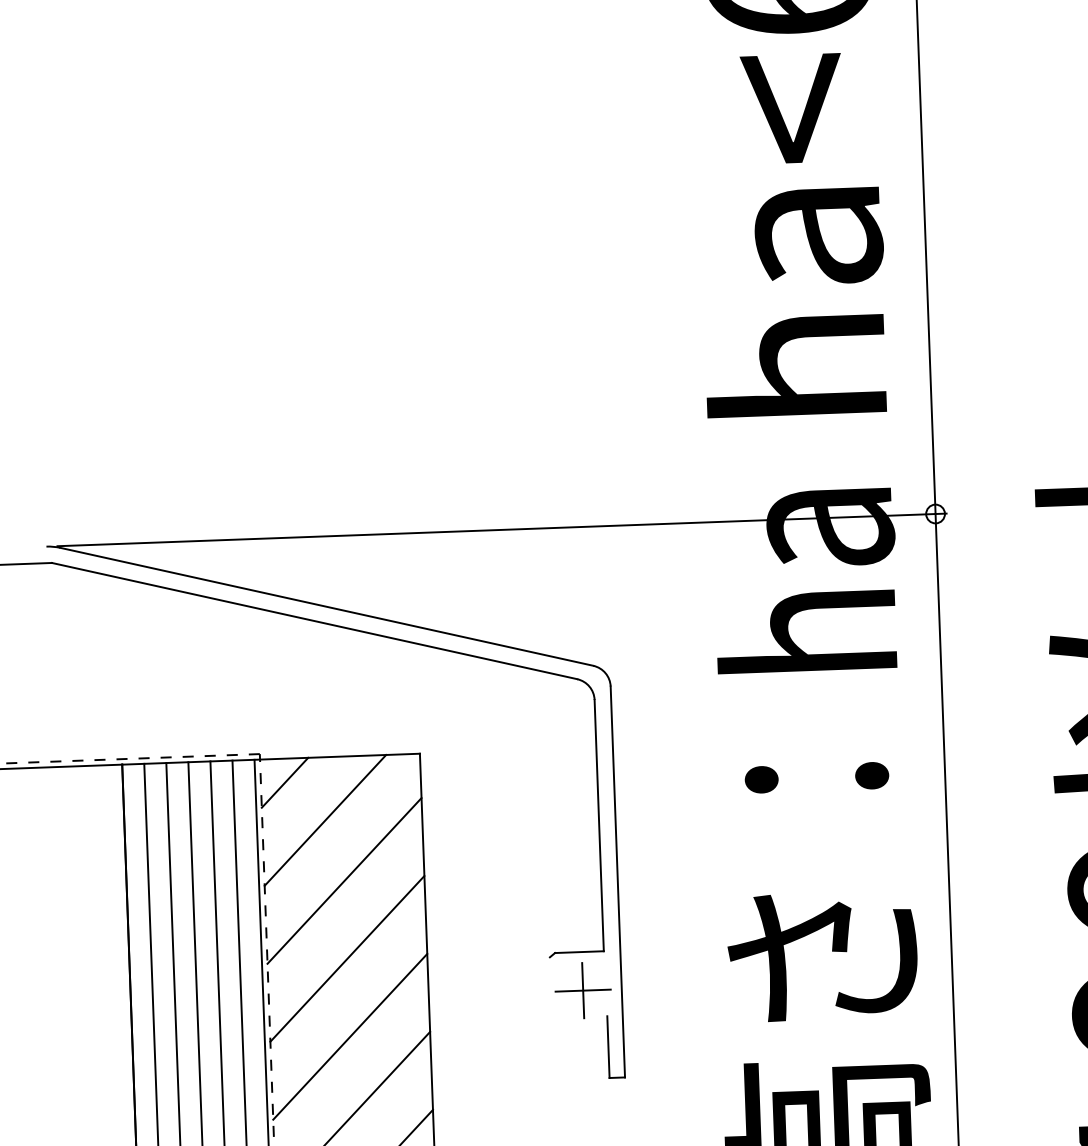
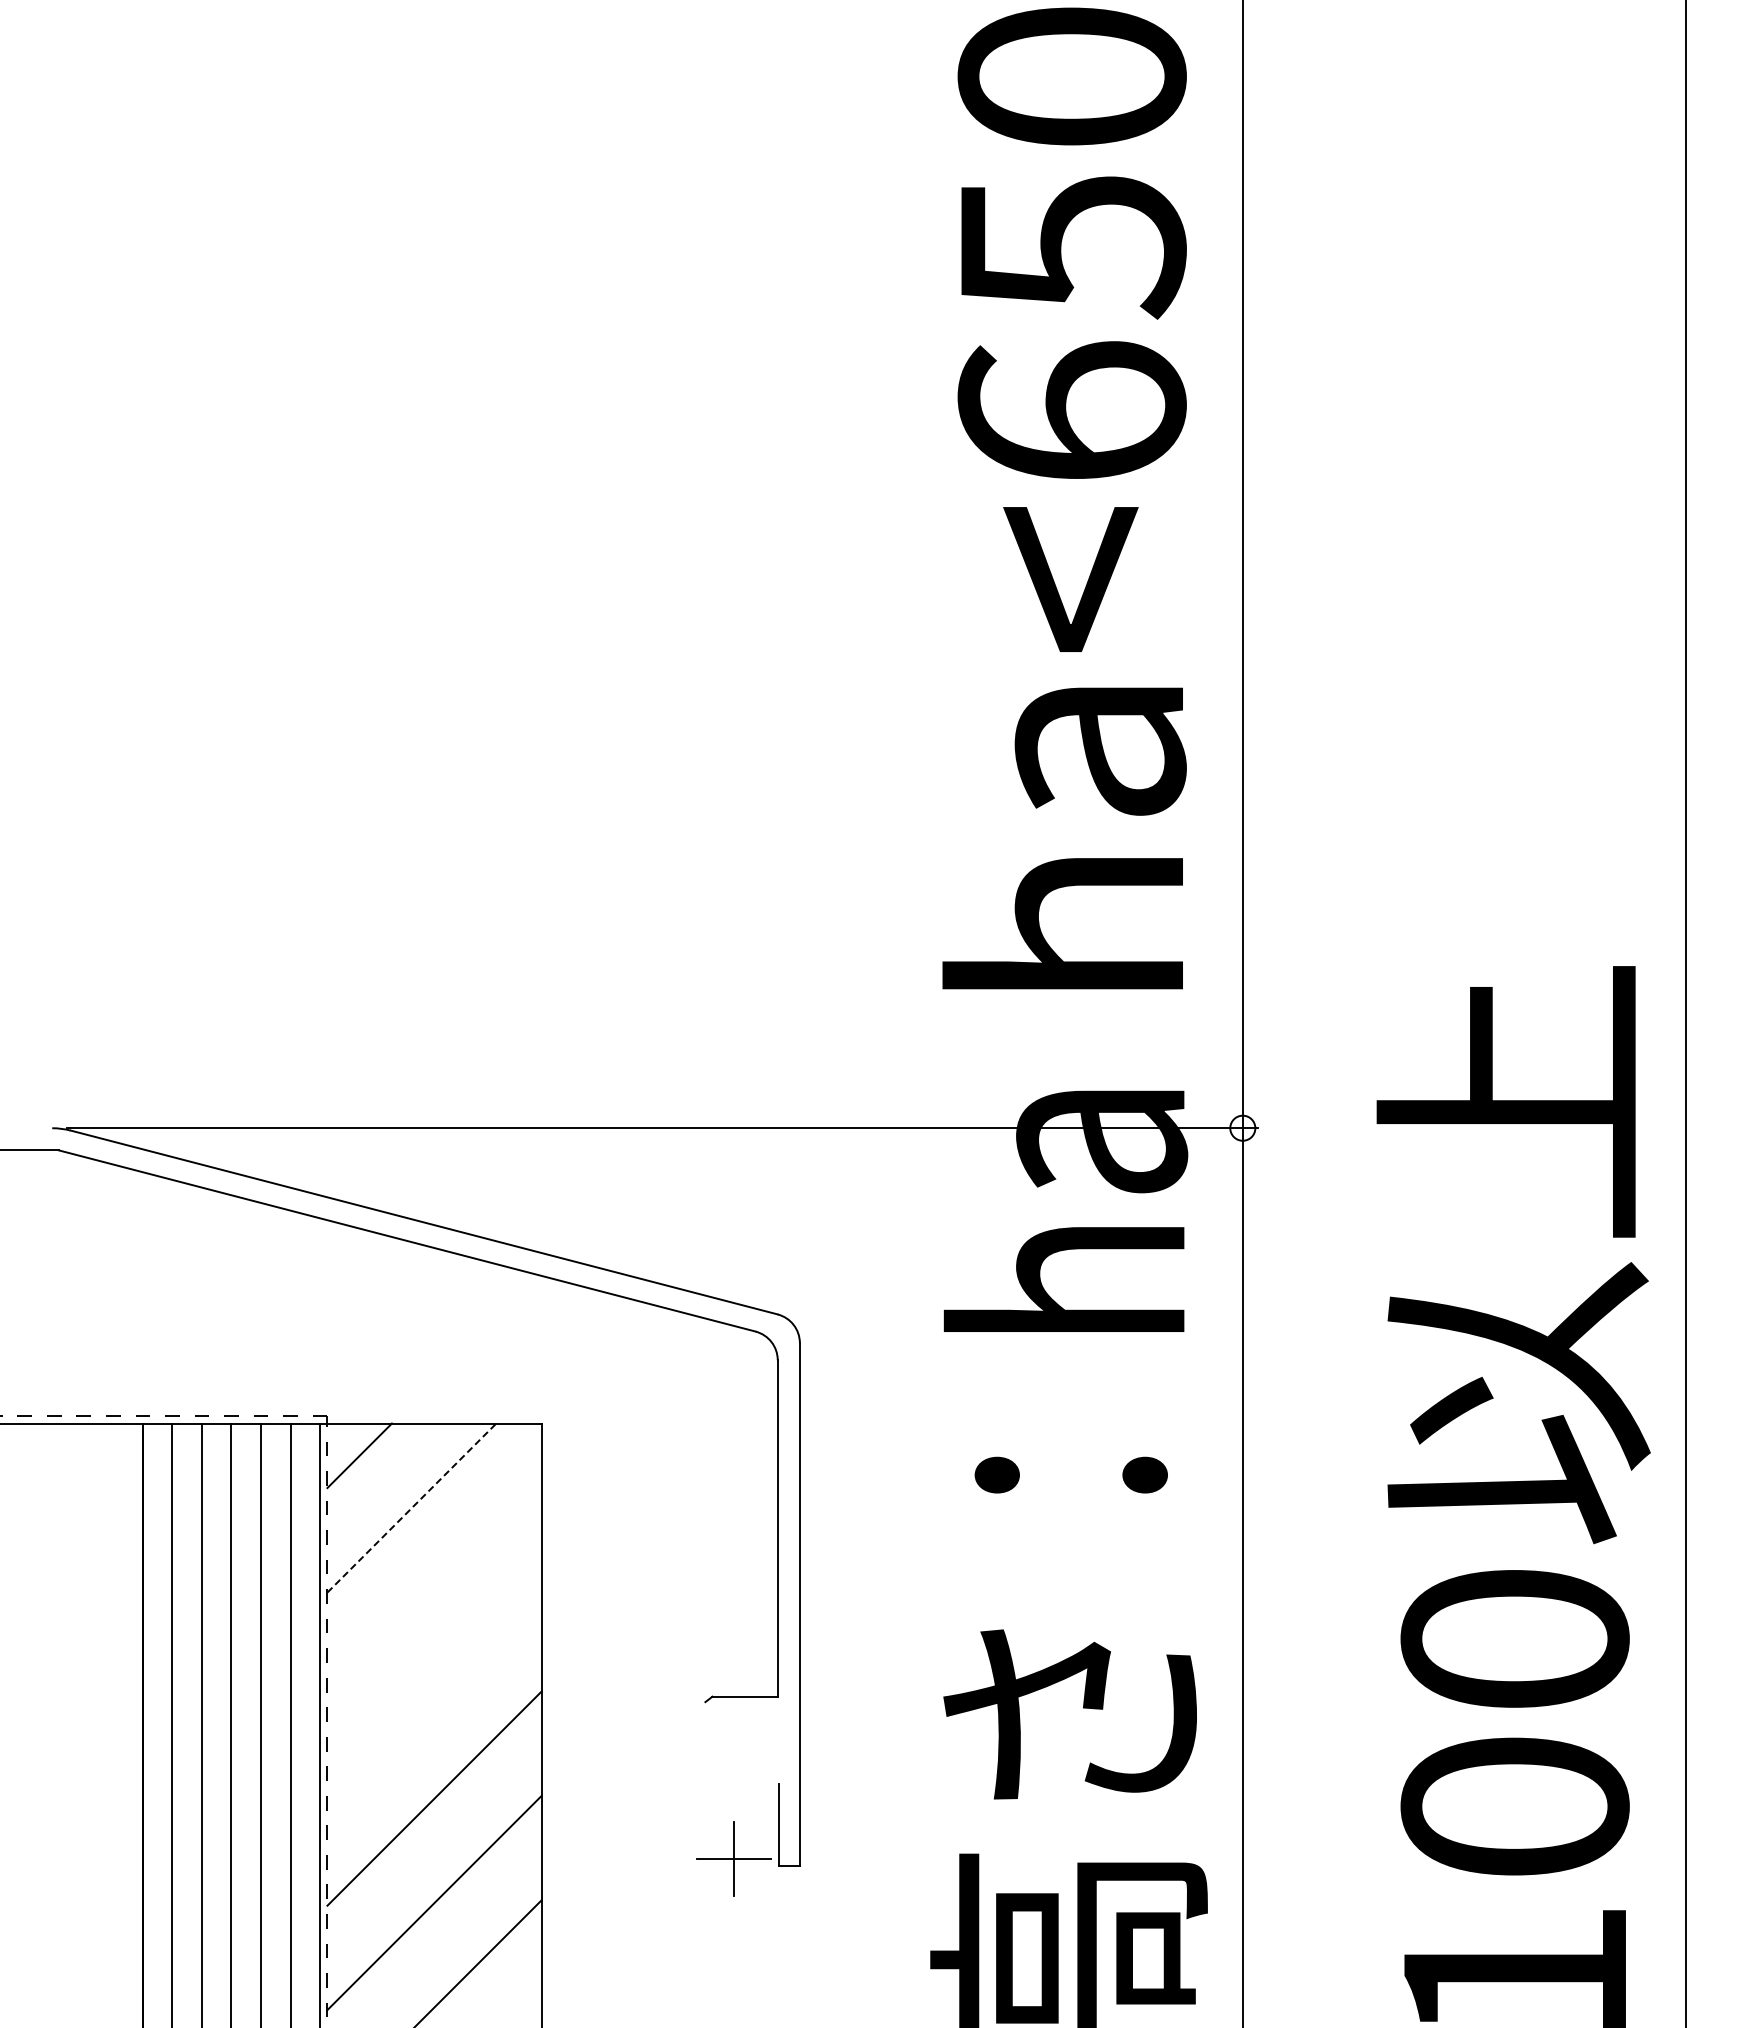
line: (325, 819) -> (412, 1507), solid -> dashed
line: (344, 880) -> (434, 1589), removed
line: (347, 959) -> (434, 1694), removed
part: (582, 990) -> (733, 1858), moved

